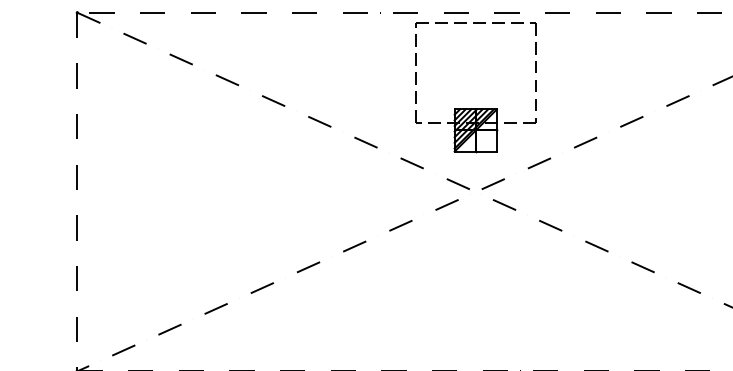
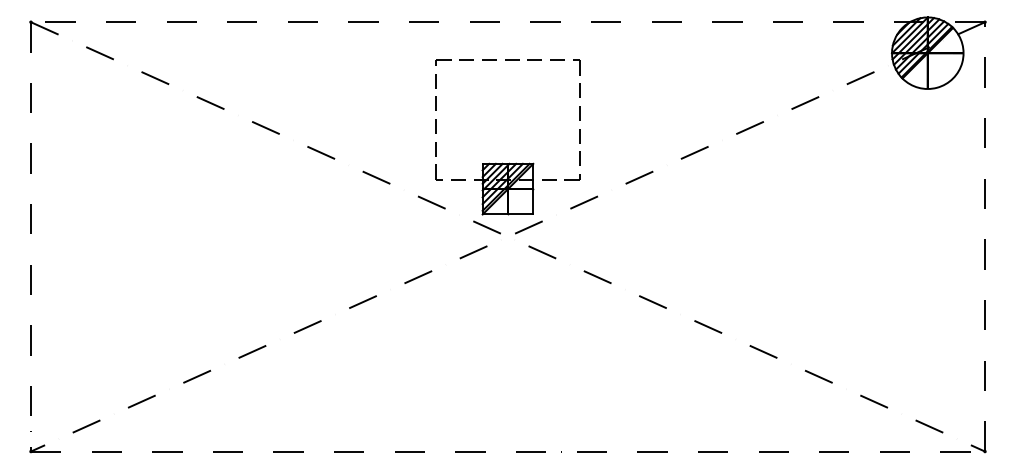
part: (477, 108) -> (509, 162), moved

